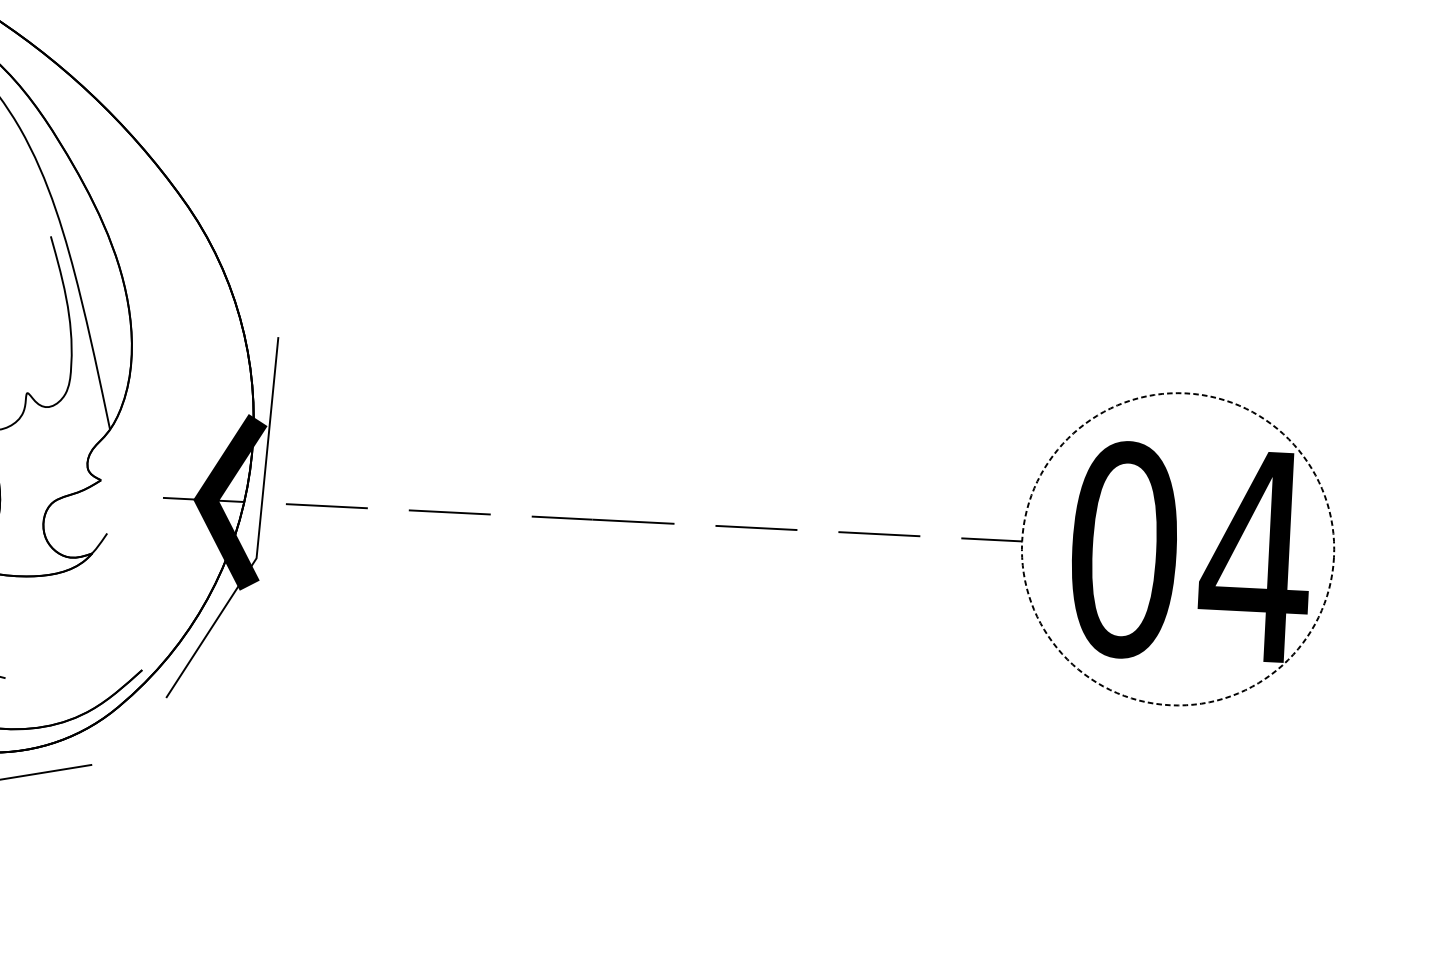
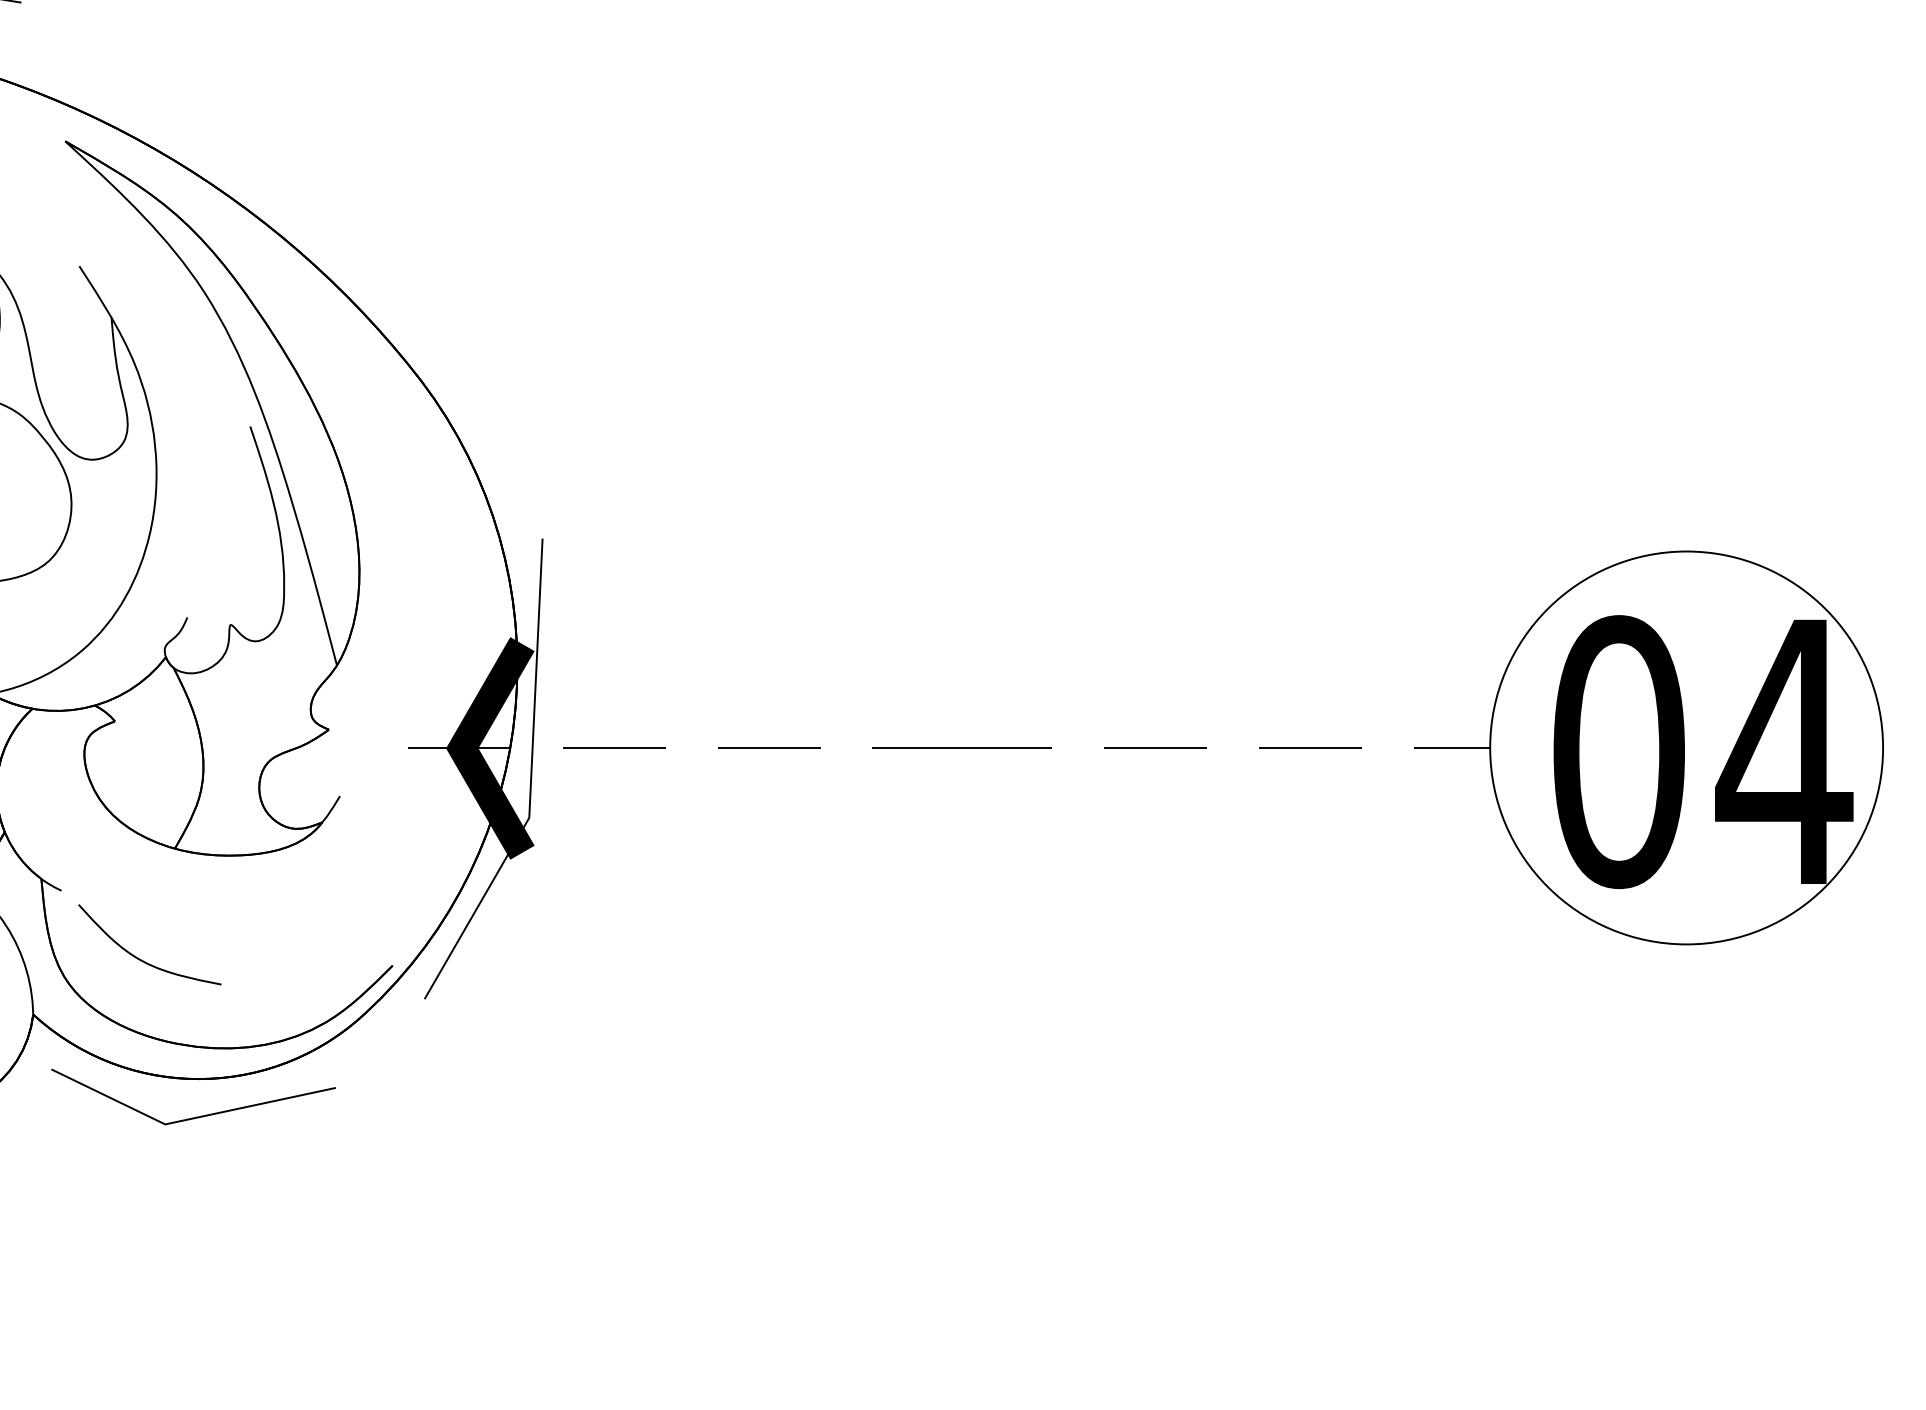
circle: (1177, 548) -> (1686, 747), dashed -> solid

